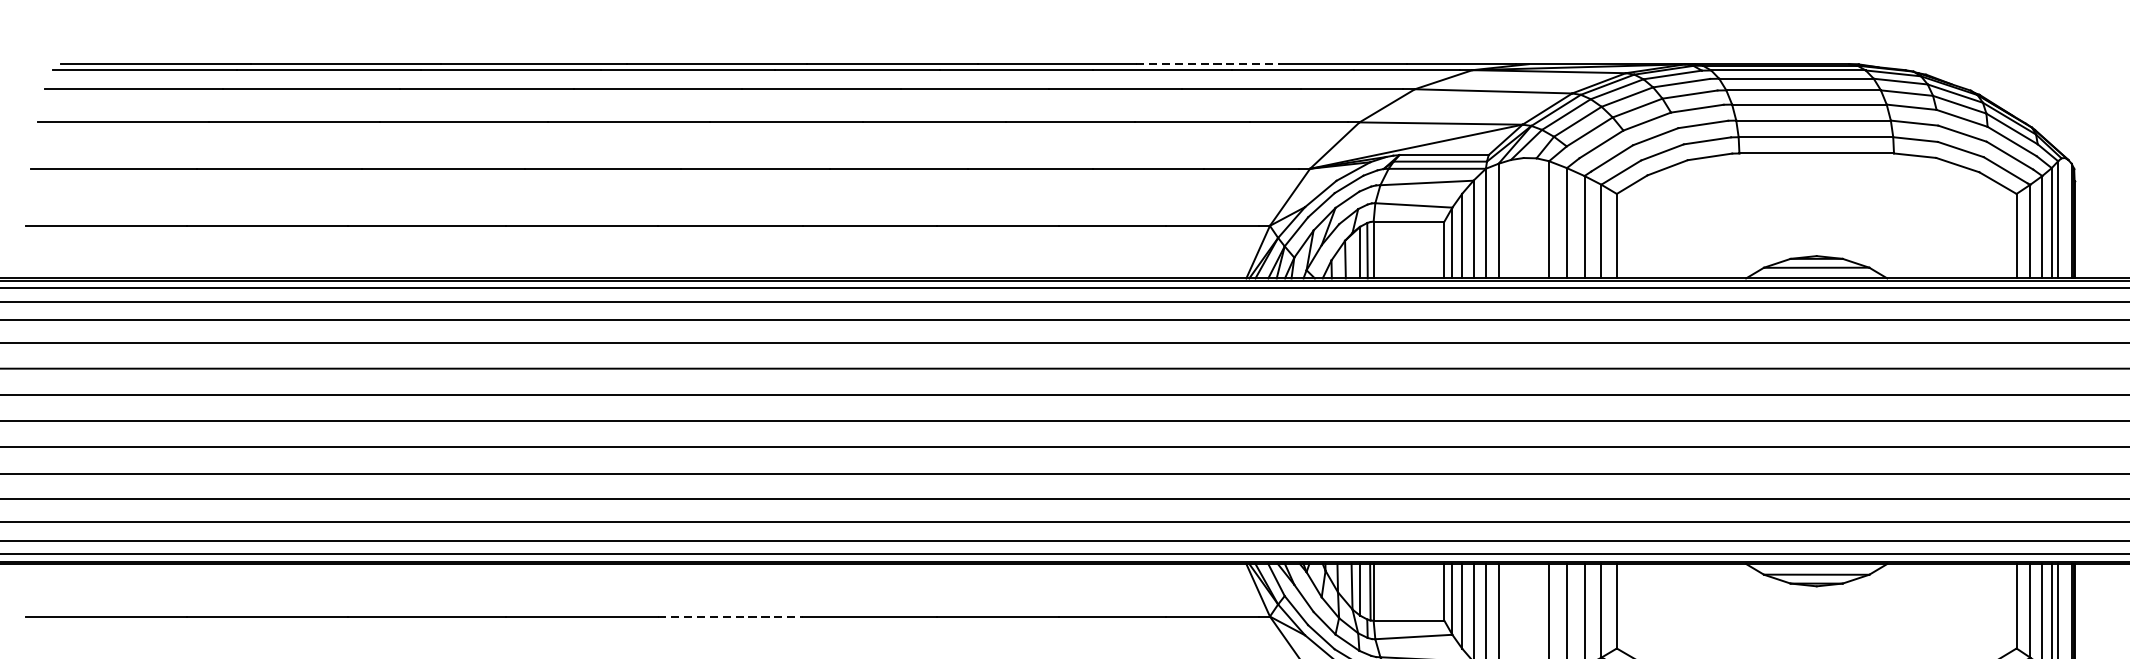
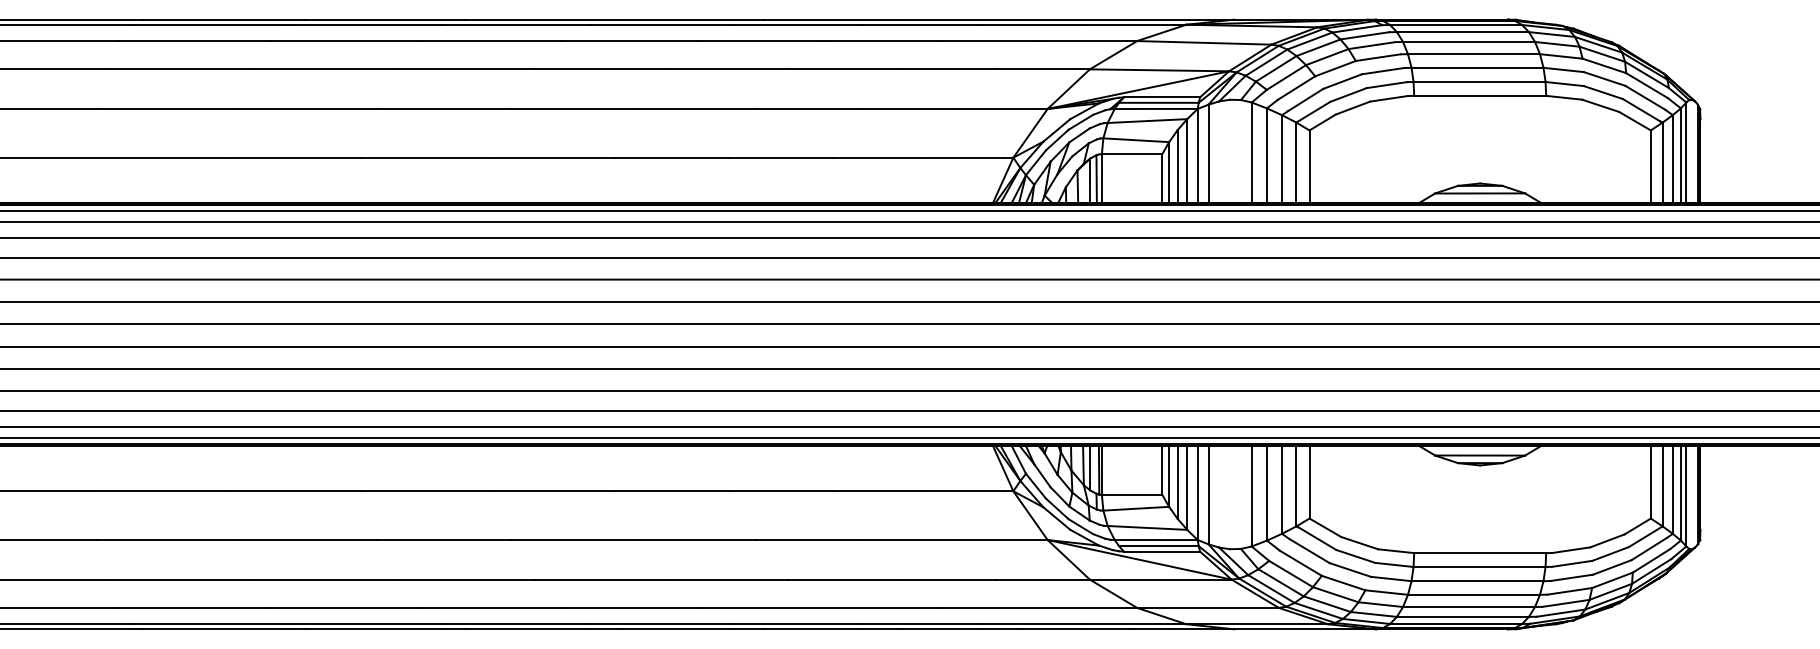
line: (1208, 64) -> (960, 19), dashed -> solid
line: (730, 616) -> (552, 491), dashed -> solid

